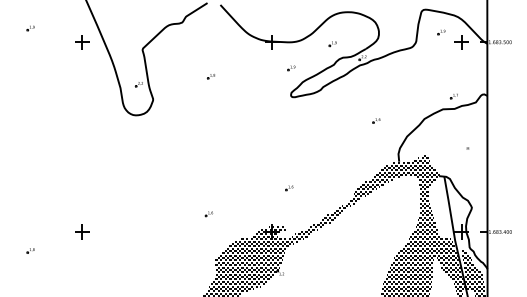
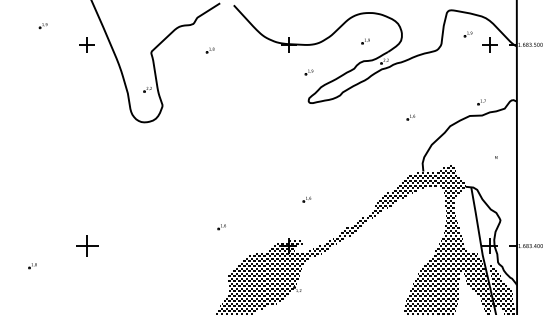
part: (30, 28) -> (43, 26), moved
part: (332, 44) -> (365, 41), moved
part: (210, 76) -> (209, 50), moved
part: (376, 120) -> (410, 117), moved
part: (82, 231) -> (87, 245), size x1.4

